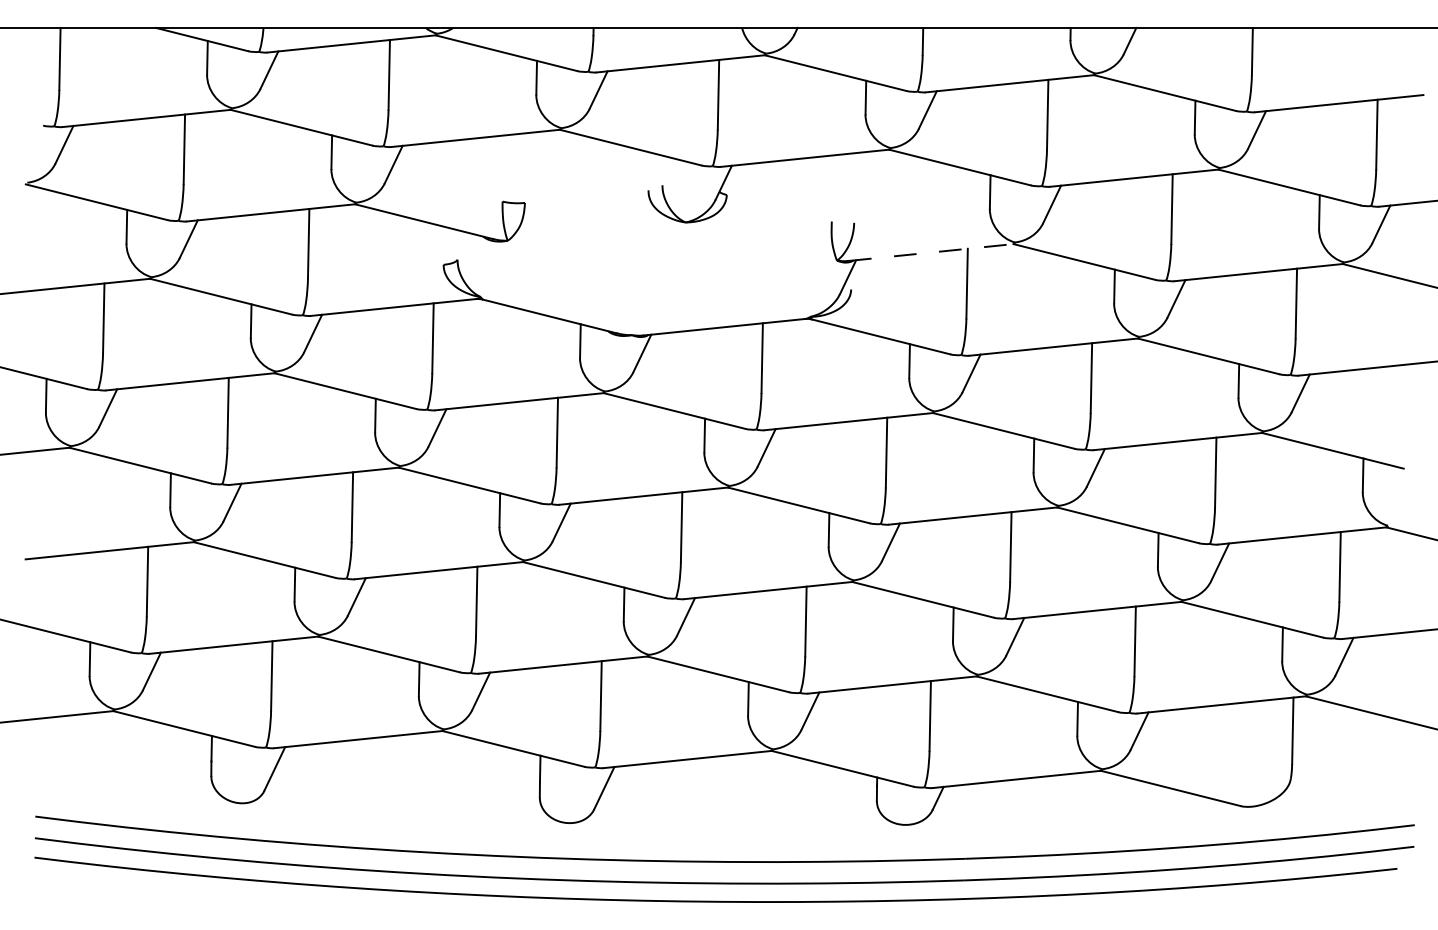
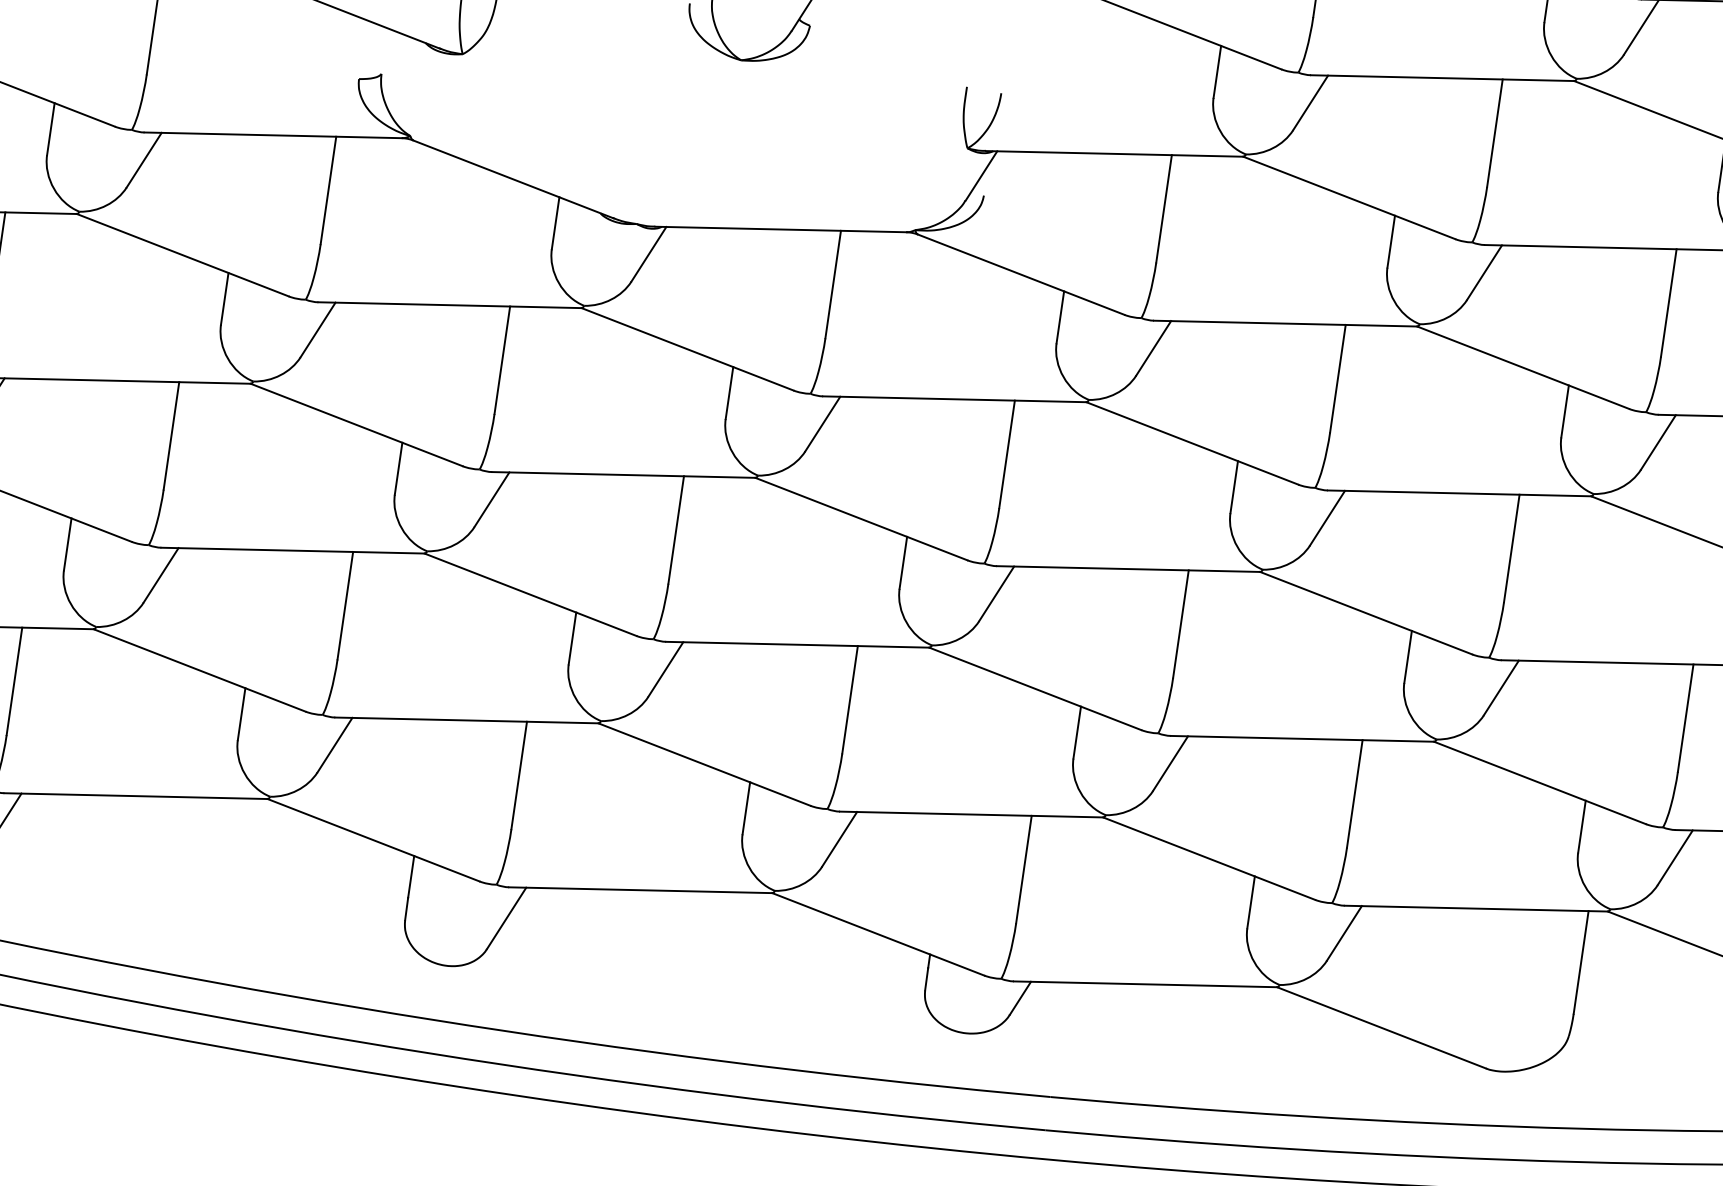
line: (931, 252) -> (1115, 153), dashed -> solid

